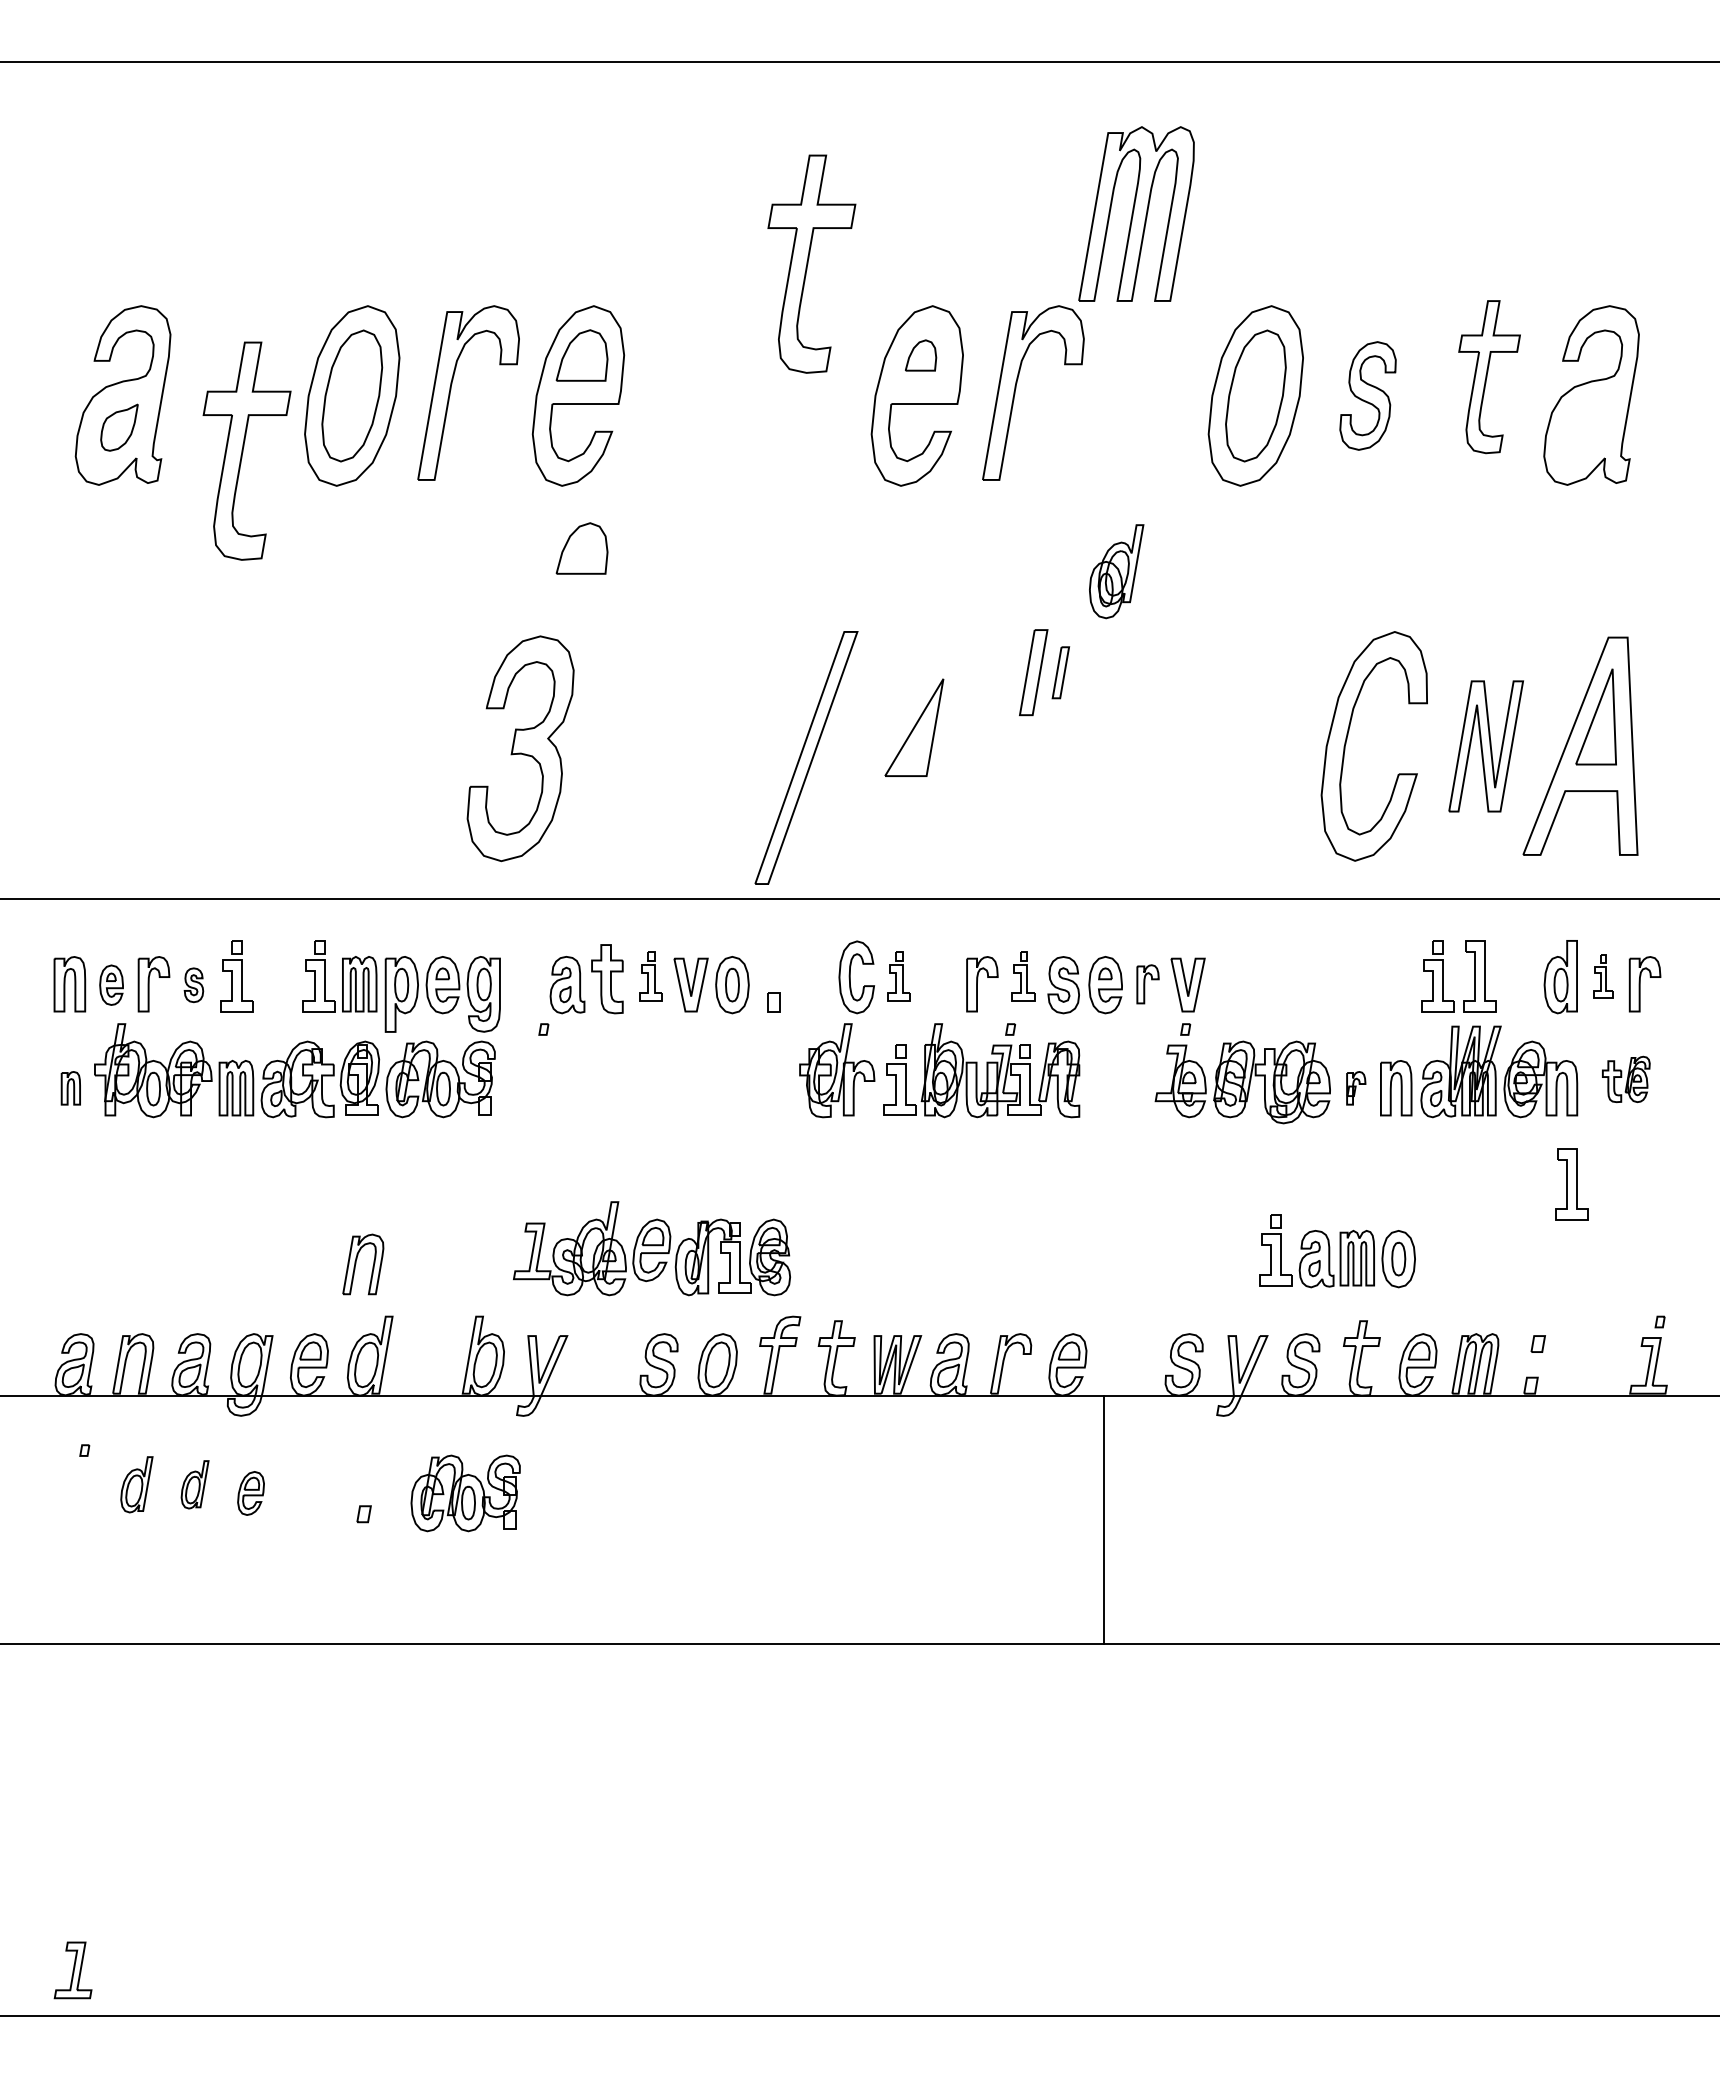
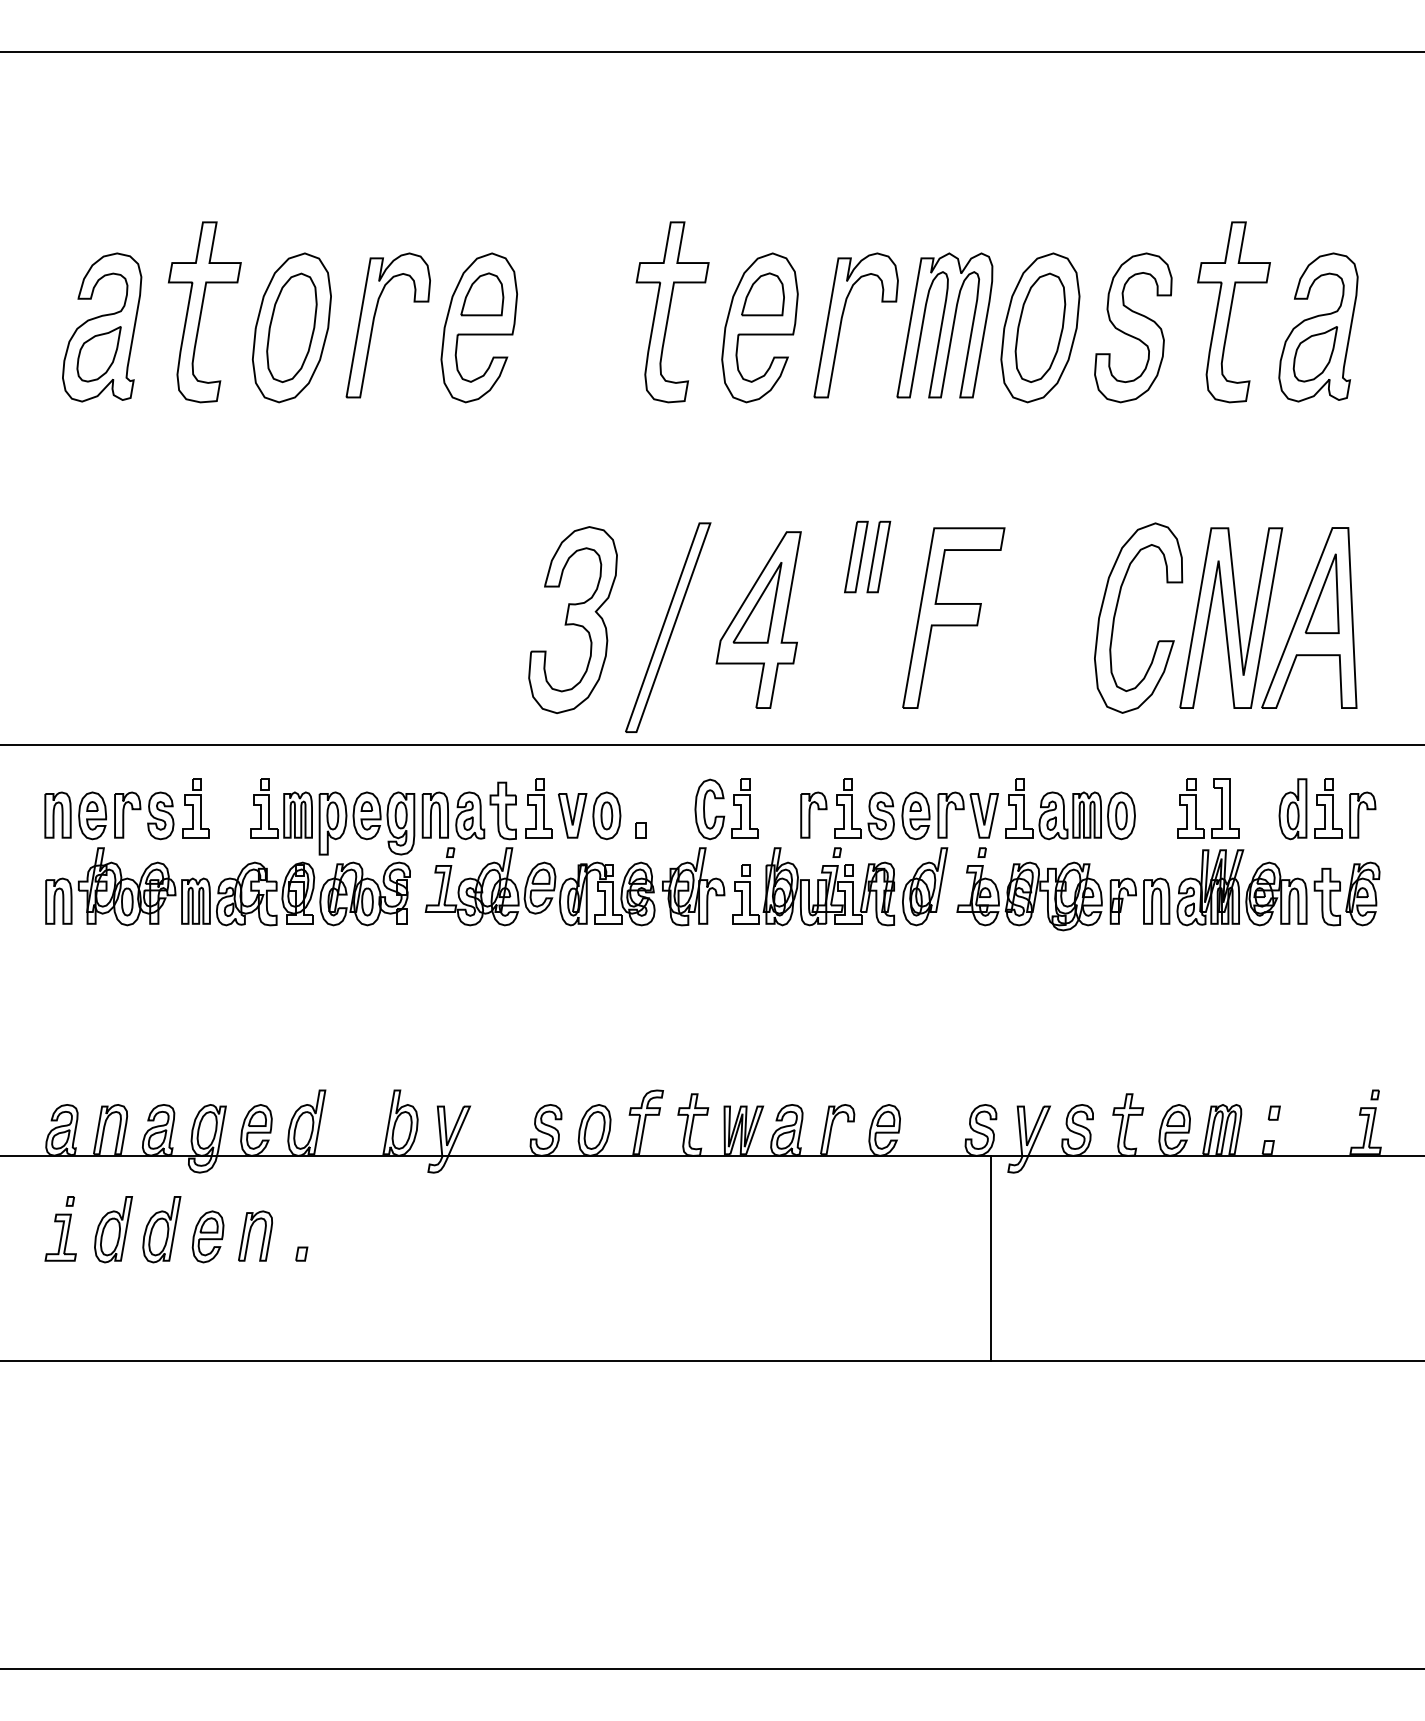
part: (1136, 213) -> (944, 325), moved
part: (811, 263) -> (672, 311), moved
part: (920, 355) -> (762, 294), size x1.67
part: (1489, 376) -> (1233, 311), size x1.43
part: (1367, 395) -> (1132, 327), size x1.67
part: (119, 427) -> (99, 353), size x1.43
part: (1587, 427) -> (1315, 353), added
part: (246, 450) -> (204, 311), moved
part: (581, 548) -> (481, 454), removed
part: (1116, 571) -> (924, 886), moved
part: (1060, 672) -> (878, 556), size x1.67
part: (1151, 746) -> (953, 618), added
part: (1485, 746) -> (1230, 618), size x1.67
part: (520, 748) -> (572, 619), moved
part: (915, 748) -> (758, 619), added
part: (650, 976) -> (538, 808), size x1.43
part: (898, 976) -> (744, 808), size x1.43
part: (1023, 976) -> (847, 808), size x1.43
part: (1602, 976) -> (1327, 808), size x1.67
part: (525, 984) -> (435, 815), added
part: (1147, 984) -> (950, 815), size x1.43
part: (111, 985) -> (92, 816), size x1.43
part: (193, 985) -> (160, 816), size x1.67
part: (1626, 1079) -> (1347, 894), size x1.67
part: (70, 1088) -> (58, 901), size x1.67
part: (1356, 1088) -> (1123, 901), size x1.67
part: (1571, 1184) -> (1301, 981), removed
part: (651, 1248) -> (539, 886), moved
part: (1337, 1251) -> (1070, 809), moved
part: (356, 1264) -> (249, 1236), moved
part: (136, 1484) -> (113, 1229), size x1.43
part: (194, 1484) -> (161, 1229), size x1.67
part: (250, 1493) -> (207, 1236), size x1.43
part: (465, 1493) -> (385, 1236), removed
line: (1104, 1519) -> (991, 1258), moved
part: (72, 1970) -> (60, 1237), moved

